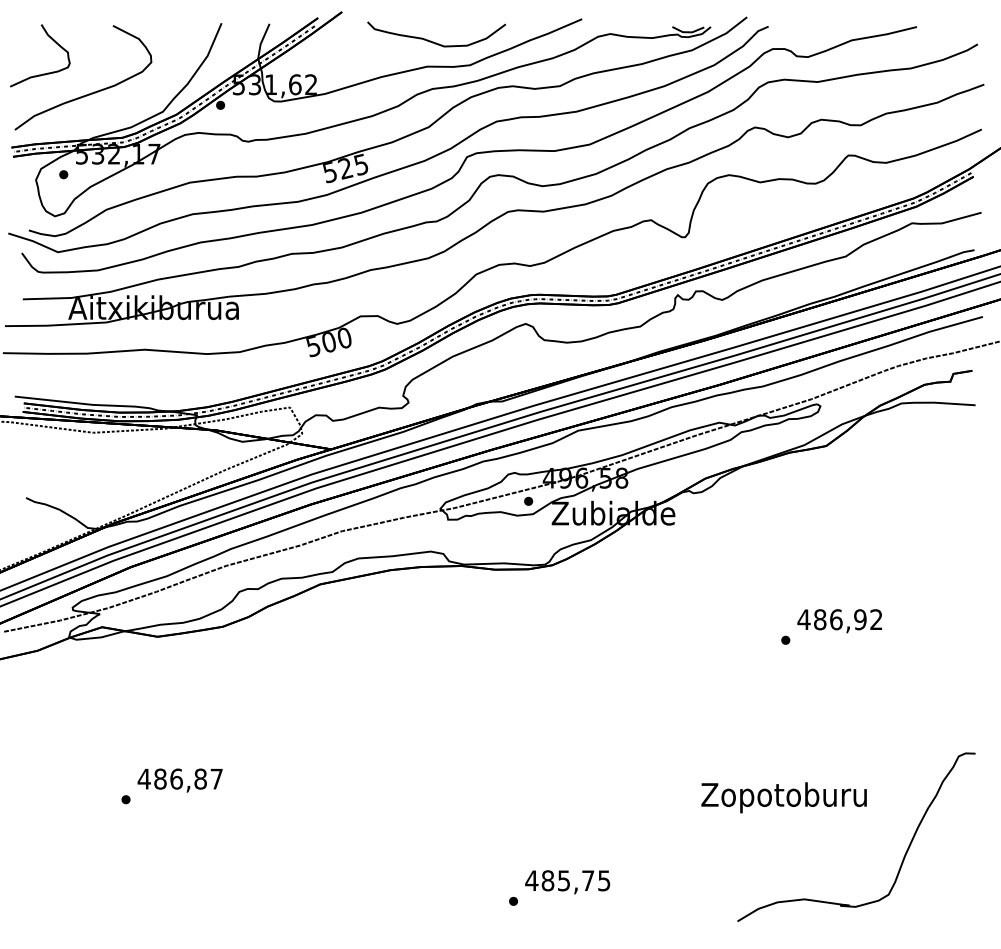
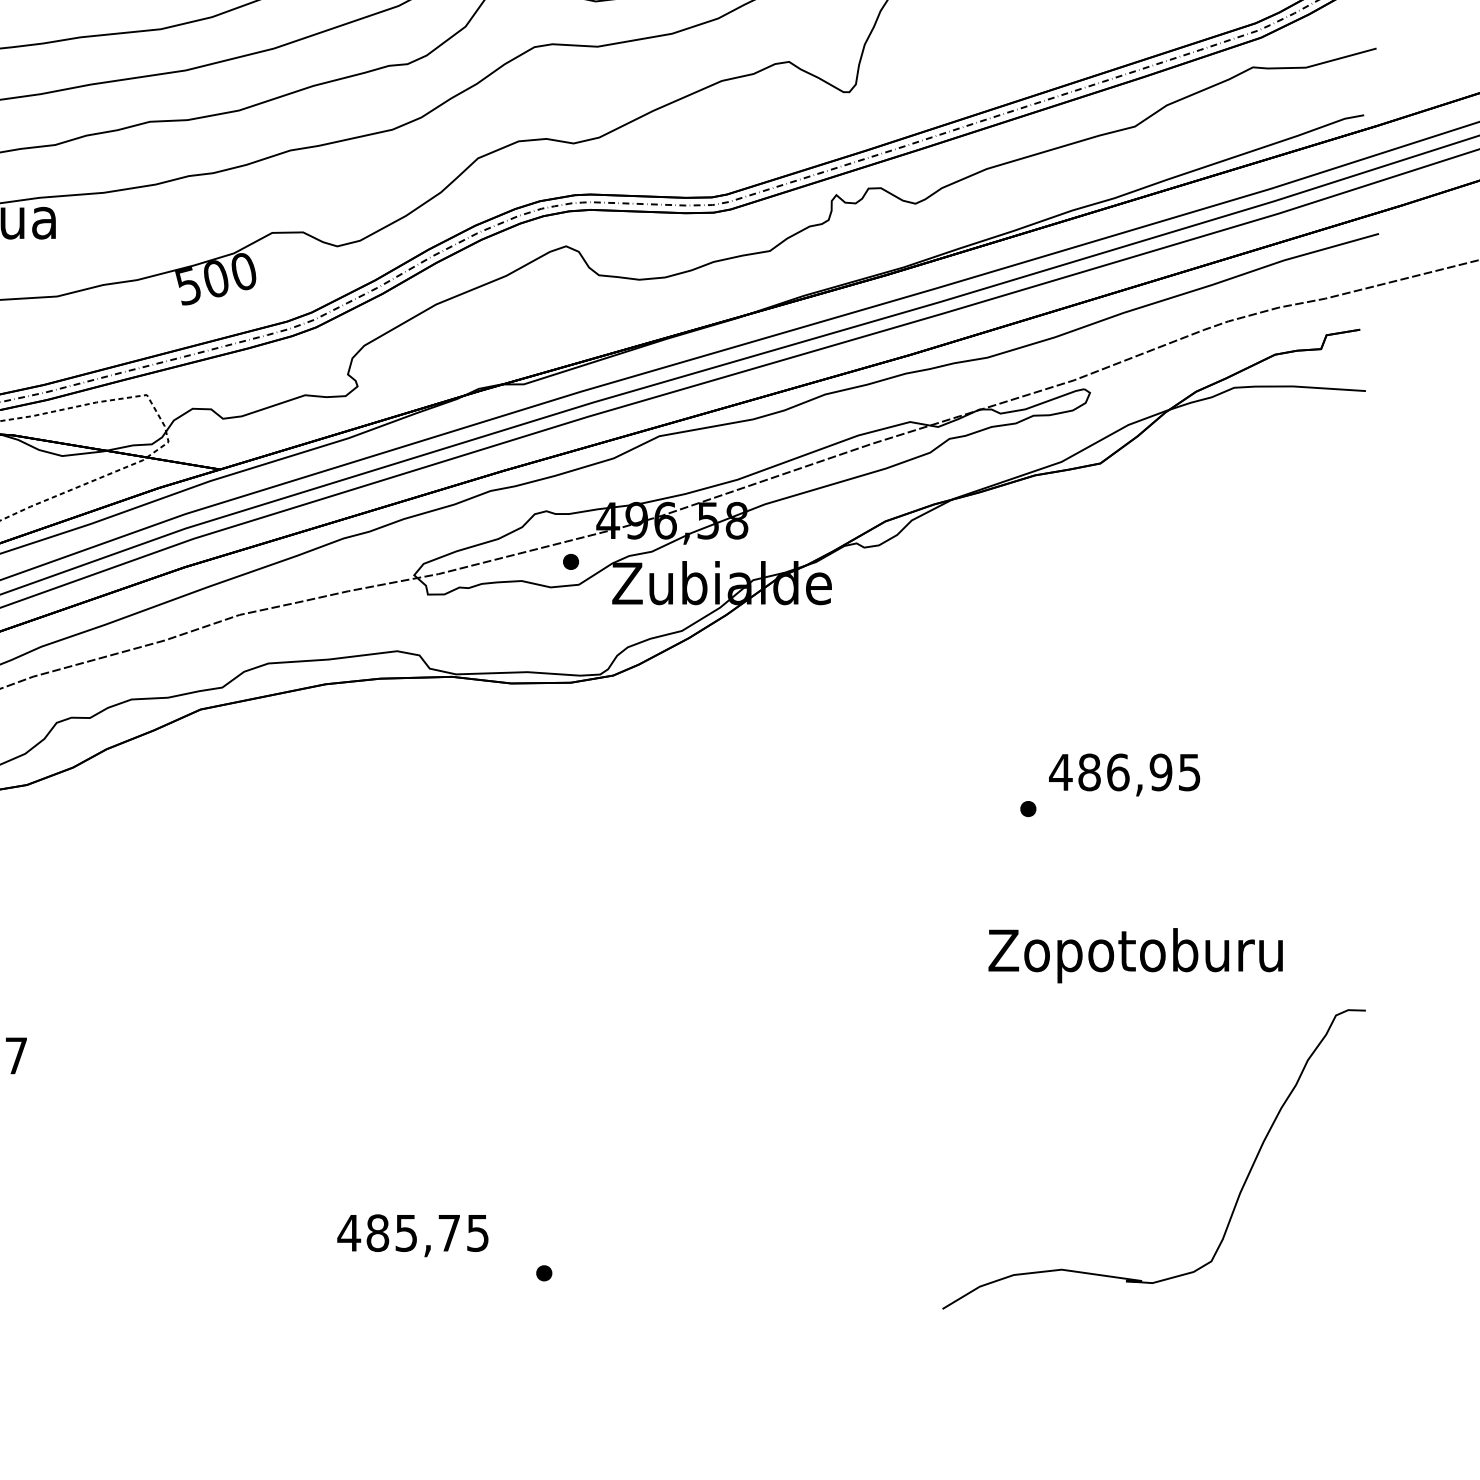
text: (876, 619) -> (1189, 772), 486,92 -> 486,95
text: (783, 797) -> (1134, 955), moved
text: (567, 882) -> (412, 1236), moved

